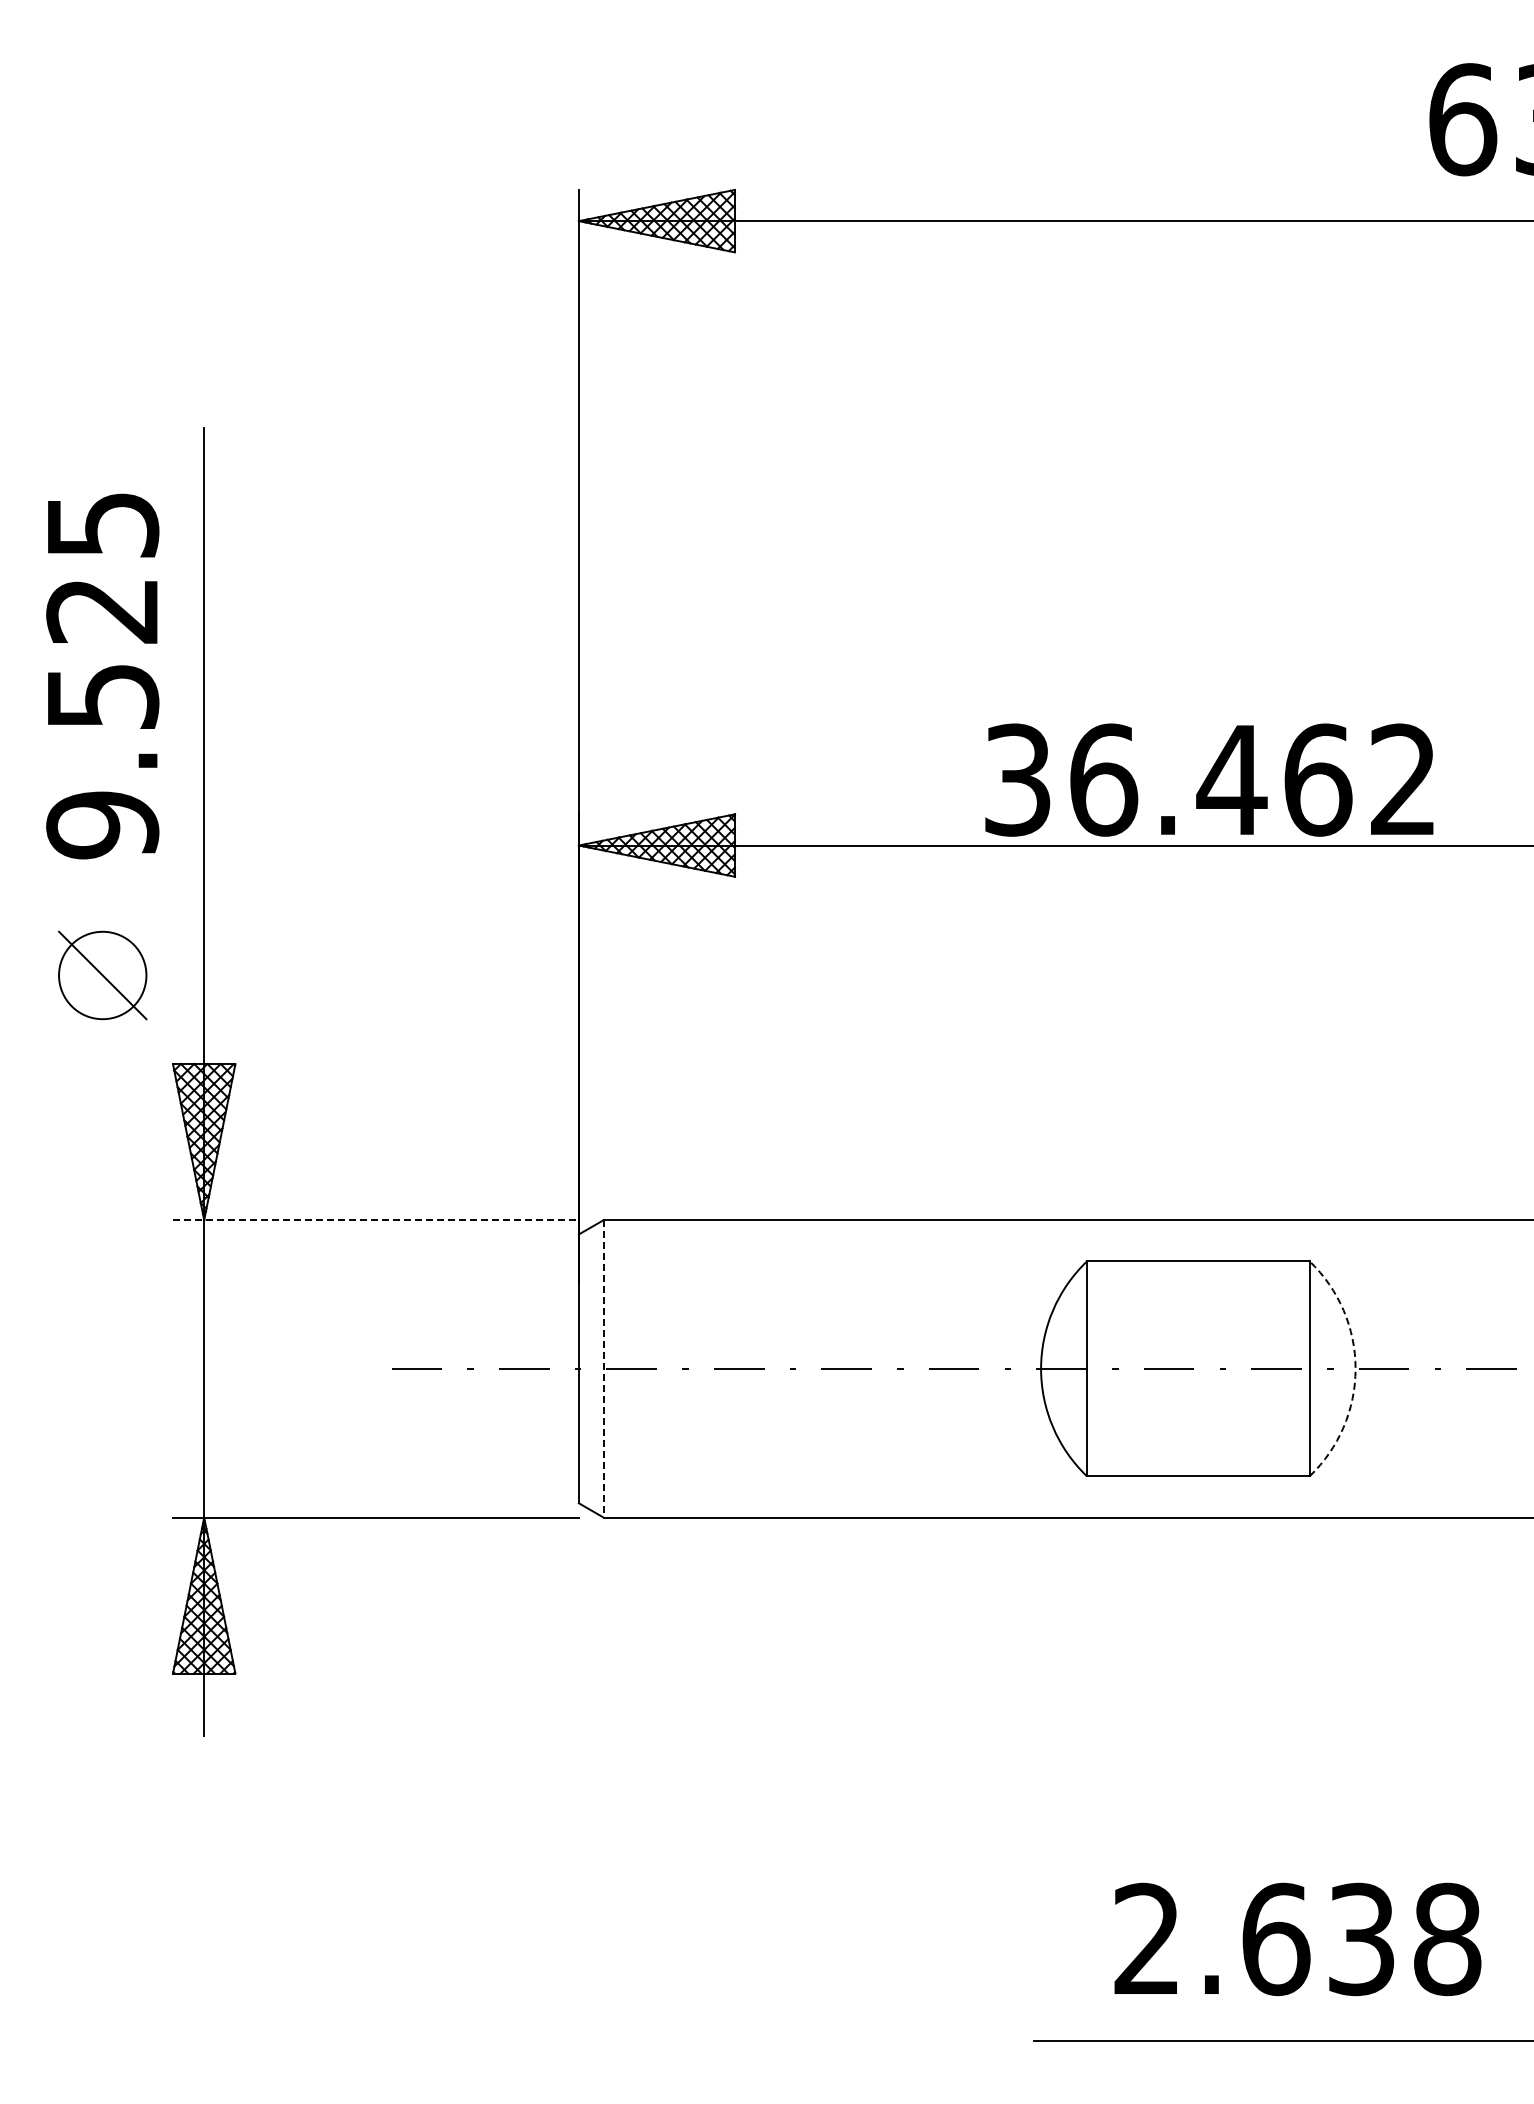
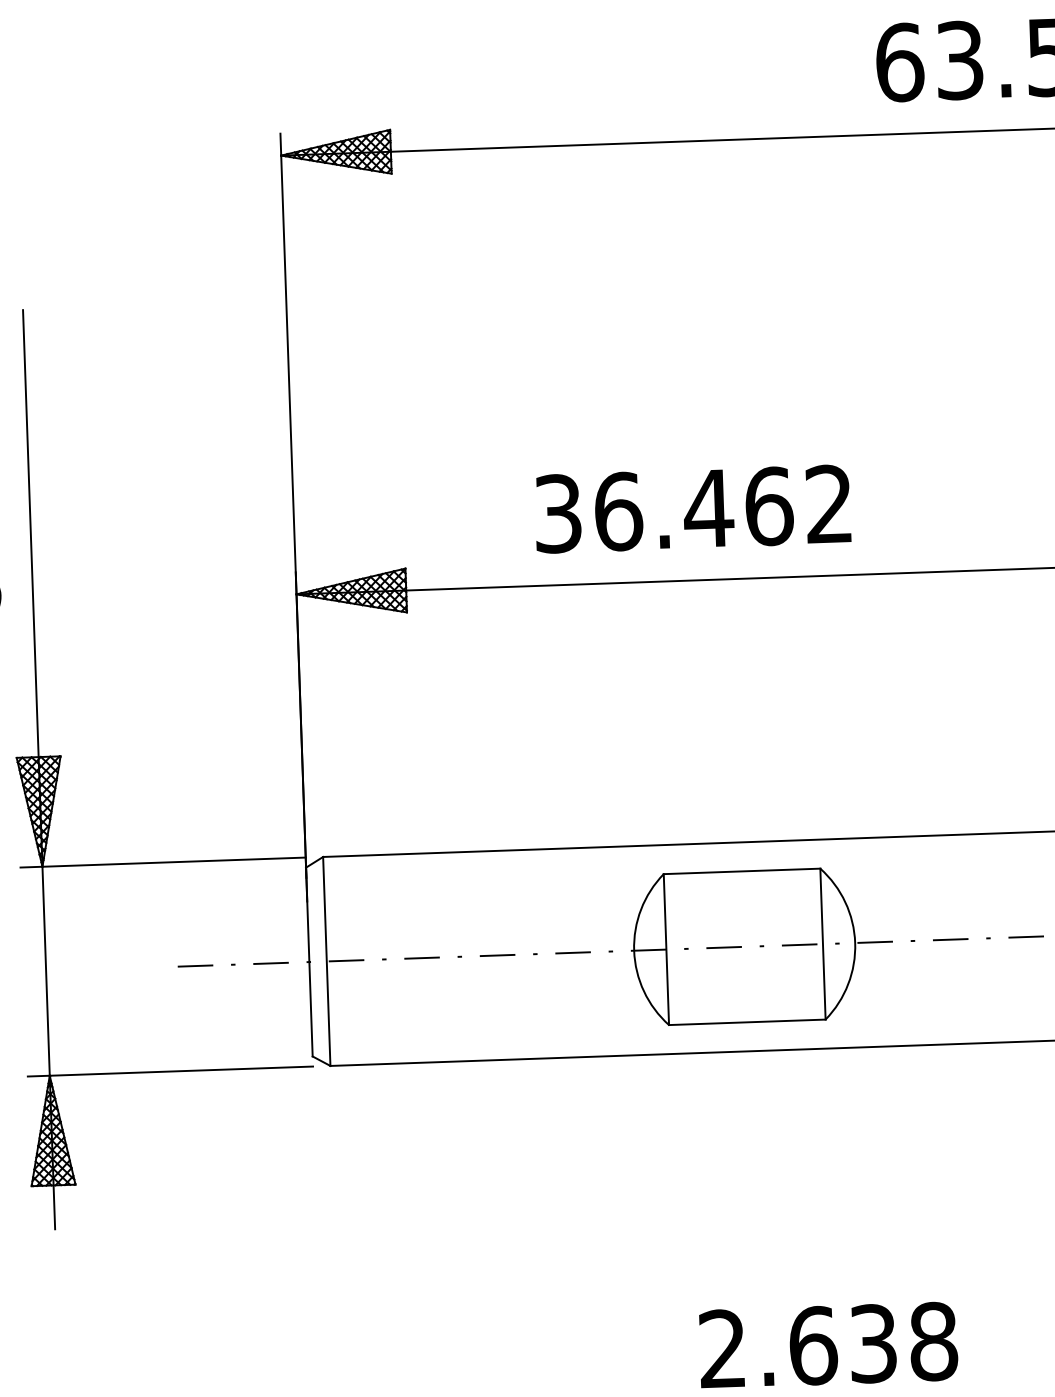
text: (1209, 779) -> (692, 508), moved
line: (375, 1220) -> (162, 862), dashed -> solid
line: (603, 1368) -> (326, 961), dashed -> solid
arc: (1355, 1368) -> (855, 942), dashed -> solid

